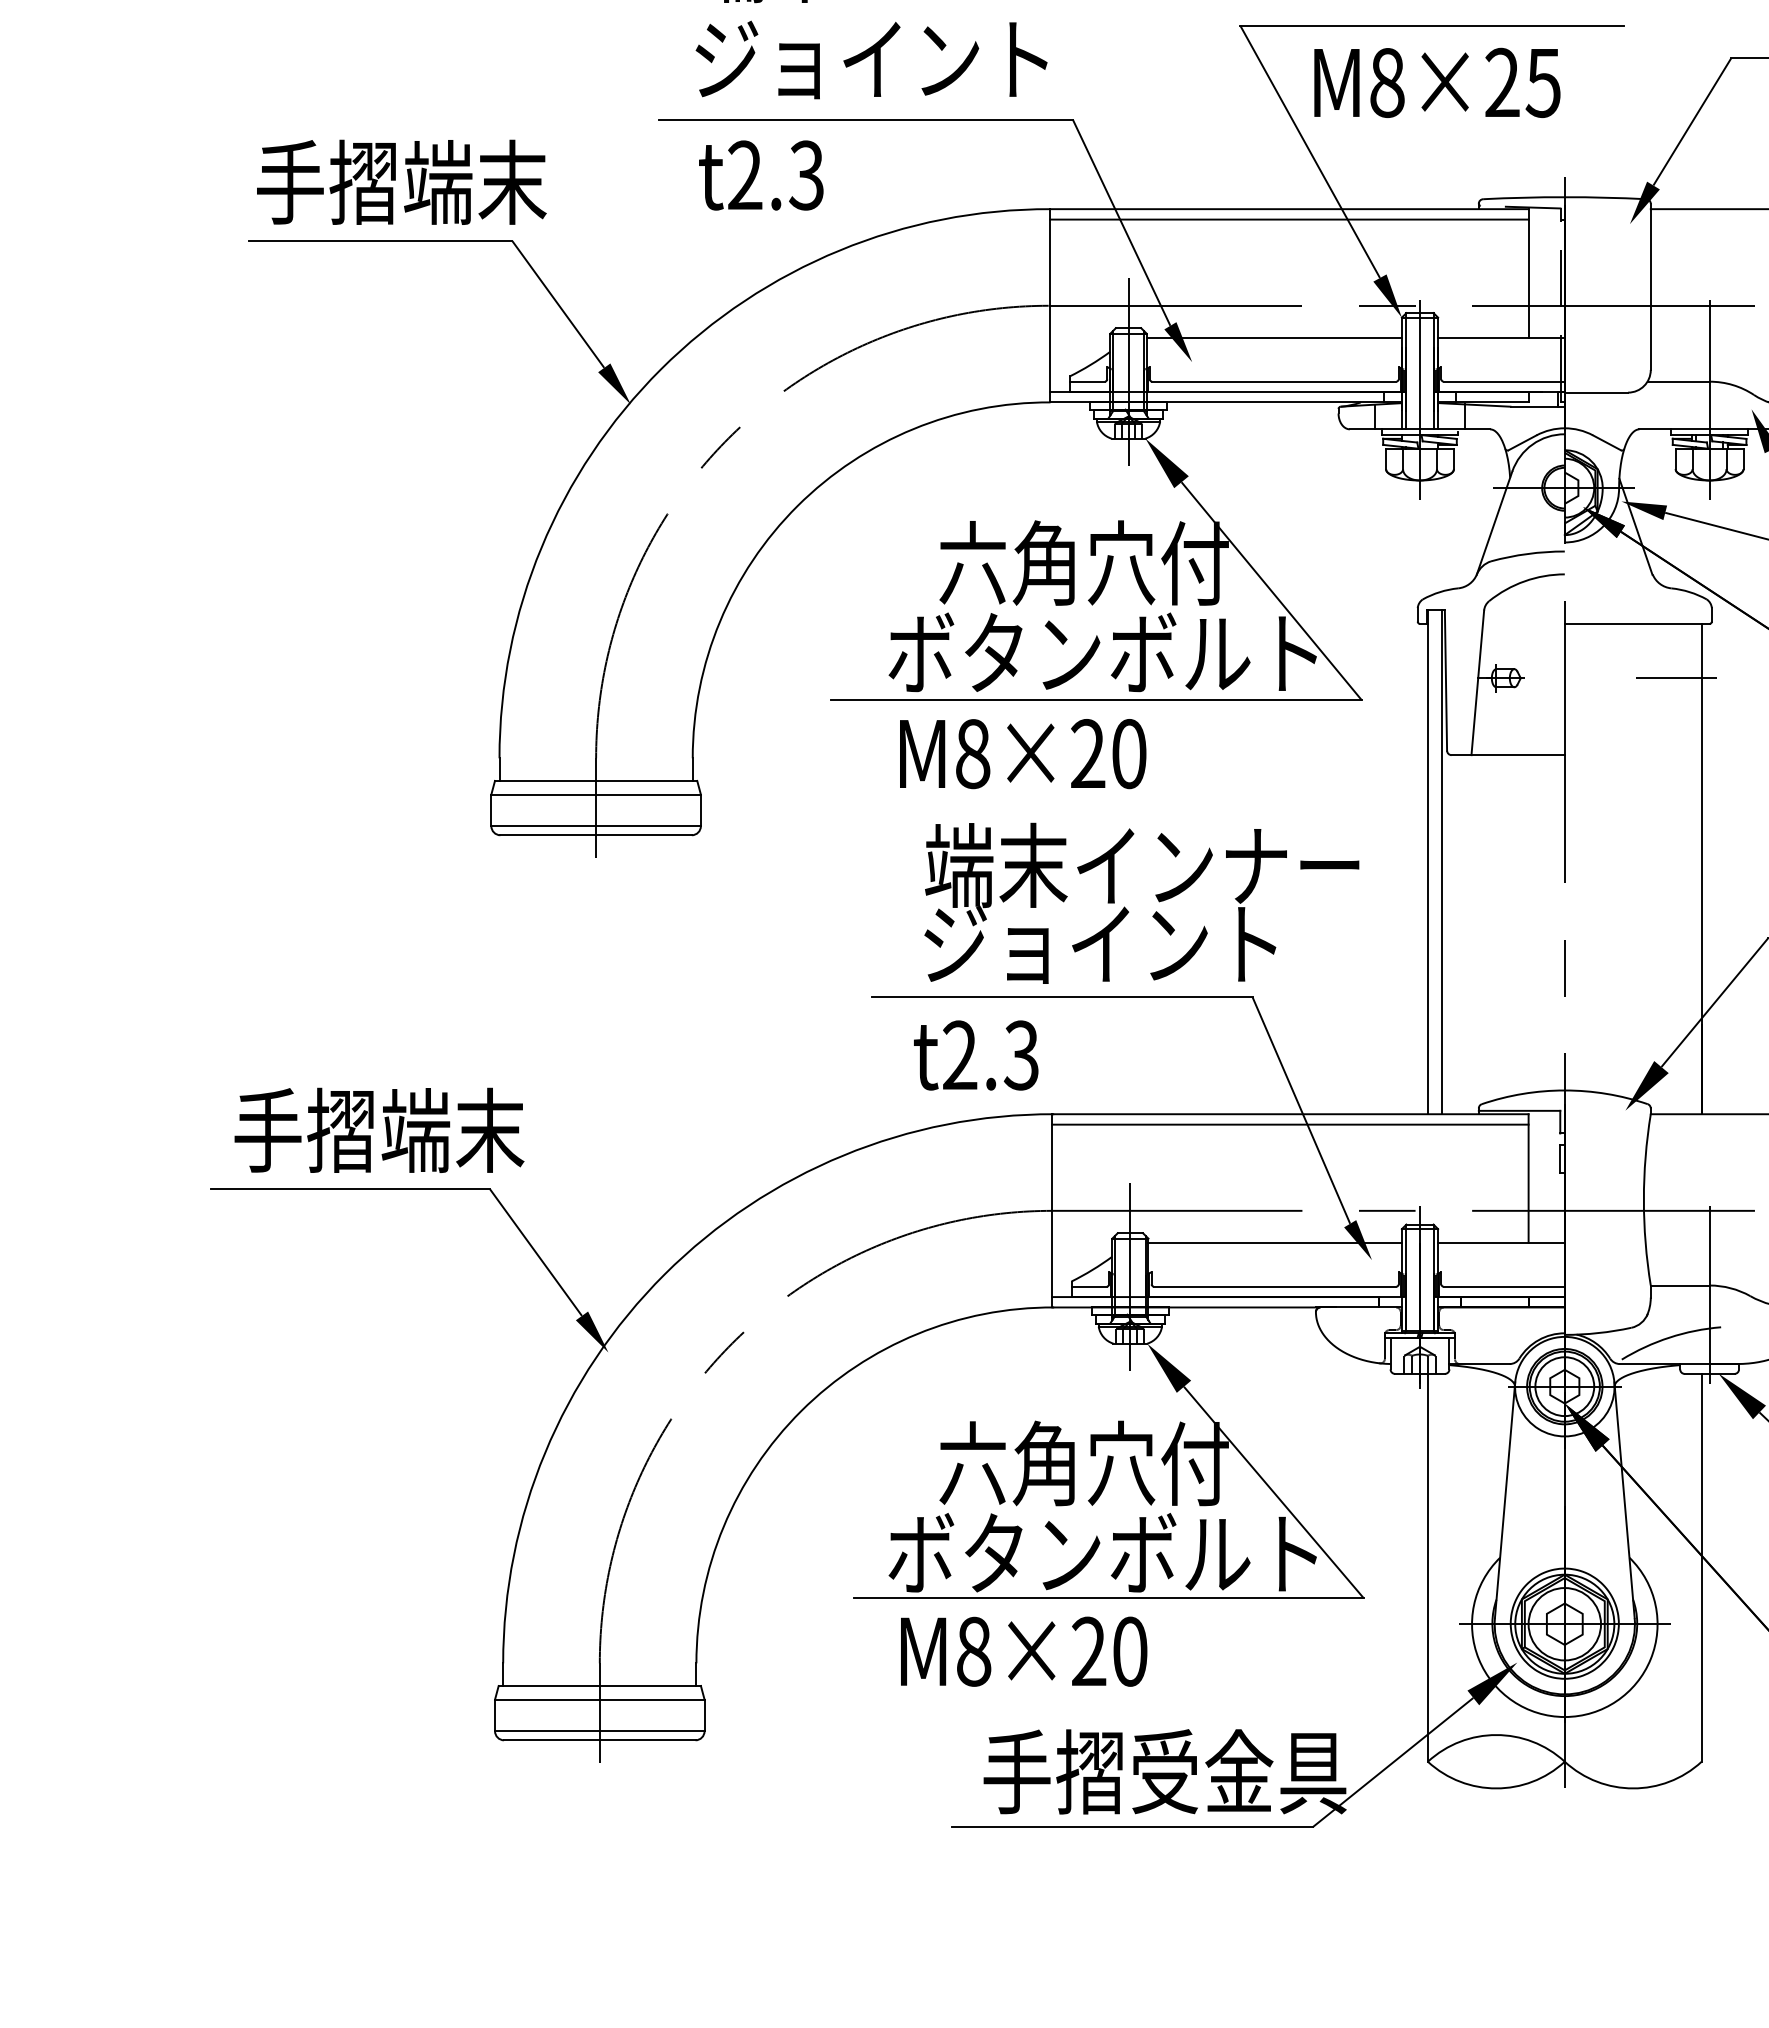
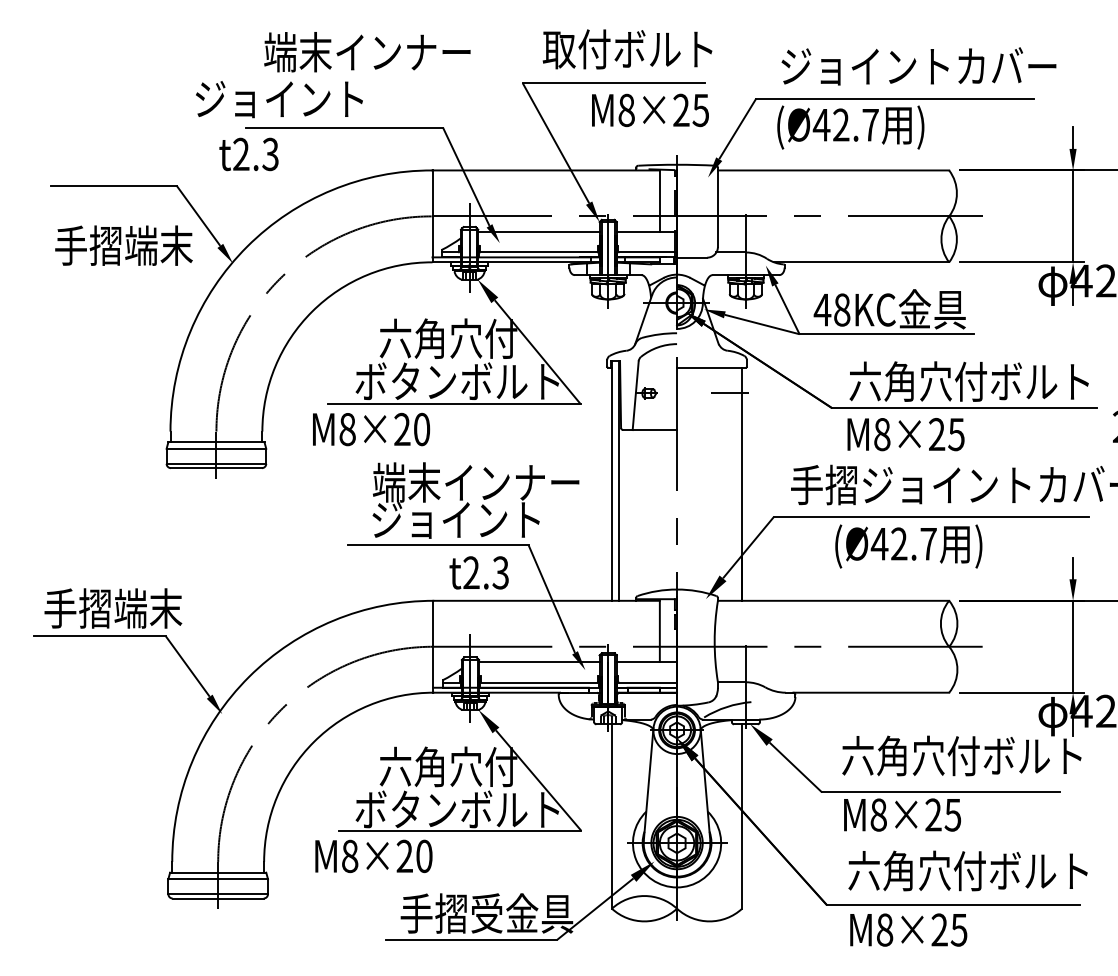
text: (871, 59) -> (279, 99), moved
text: (1437, 83) -> (650, 110), moved
text: (760, 175) -> (248, 154), moved
text: (400, 181) -> (123, 245), moved
line: (1288, 219) -> (545, 175), removed
text: (1023, 753) -> (371, 429), moved
text: (974, 1054) -> (478, 572), moved
line: (1290, 1124) -> (546, 605), removed
text: (1023, 1651) -> (373, 856), moved

